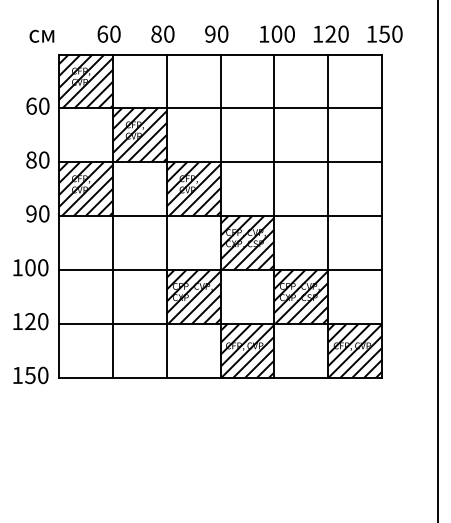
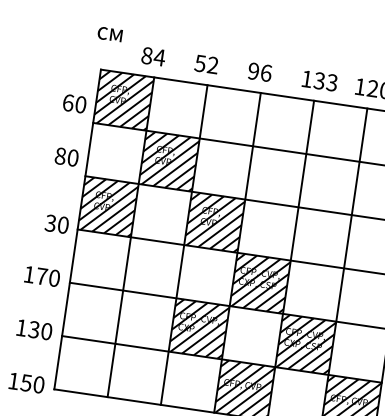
text: (109, 33) -> (153, 56), 60 -> 84
text: (162, 33) -> (206, 63), 80 -> 52
text: (223, 33) -> (266, 72), 90 -> 96
text: (282, 33) -> (325, 81), 100 -> 133
text: (41, 35) -> (109, 33), moved
text: (37, 105) -> (74, 103), moved
text: (37, 159) -> (66, 156), moved
text: (31, 213) -> (50, 222), 90 -> 30
text: (30, 267) -> (42, 276), 100 -> 170
text: (30, 321) -> (34, 329), 120 -> 130

